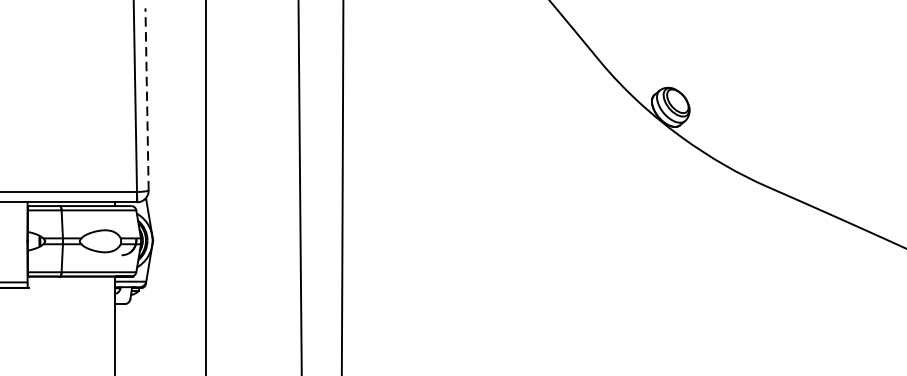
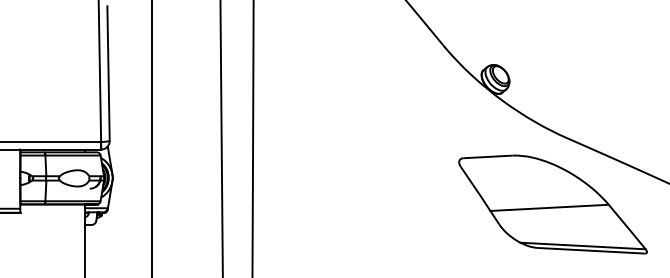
line: (147, 99) -> (108, 73), dashed -> solid
part: (747, 276) -> (552, 204), added

